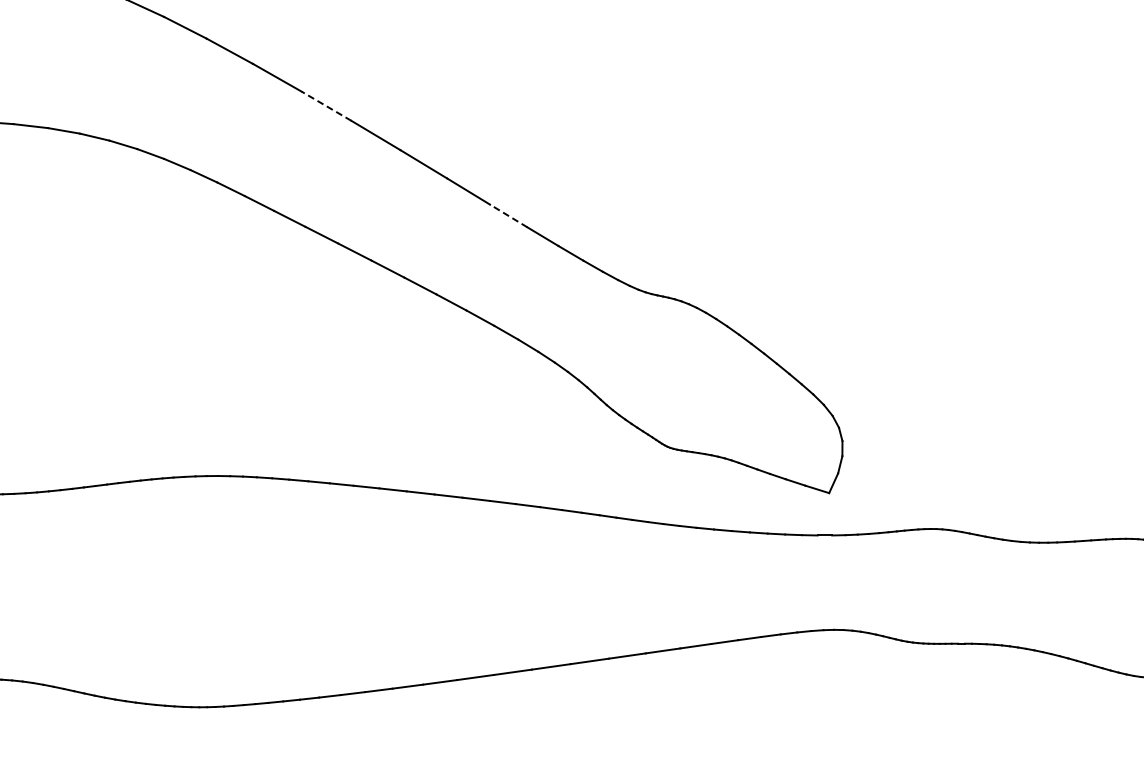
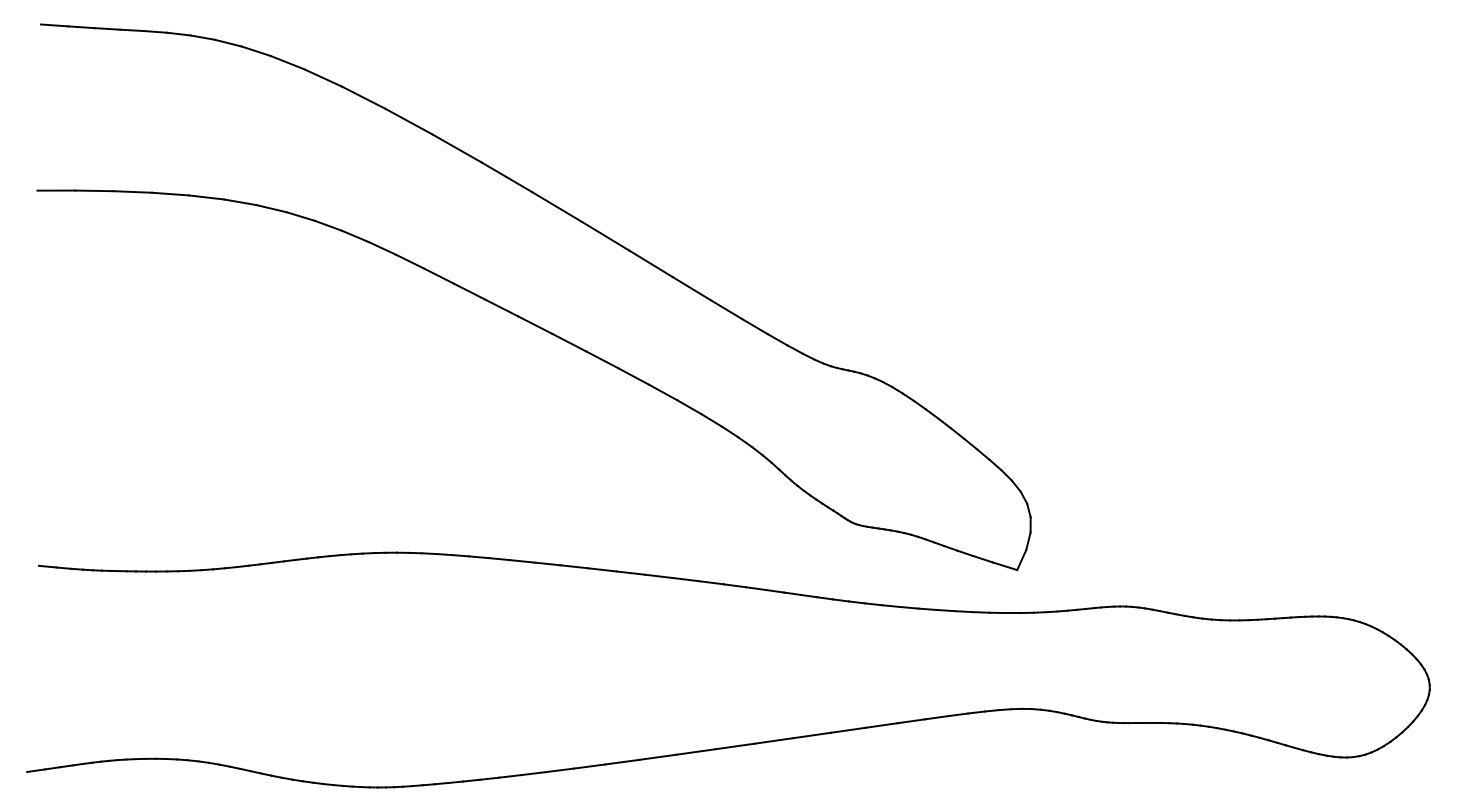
line: (326, 106) -> (506, 177), dashed -> solid
line: (508, 215) -> (691, 288), dashed -> solid

